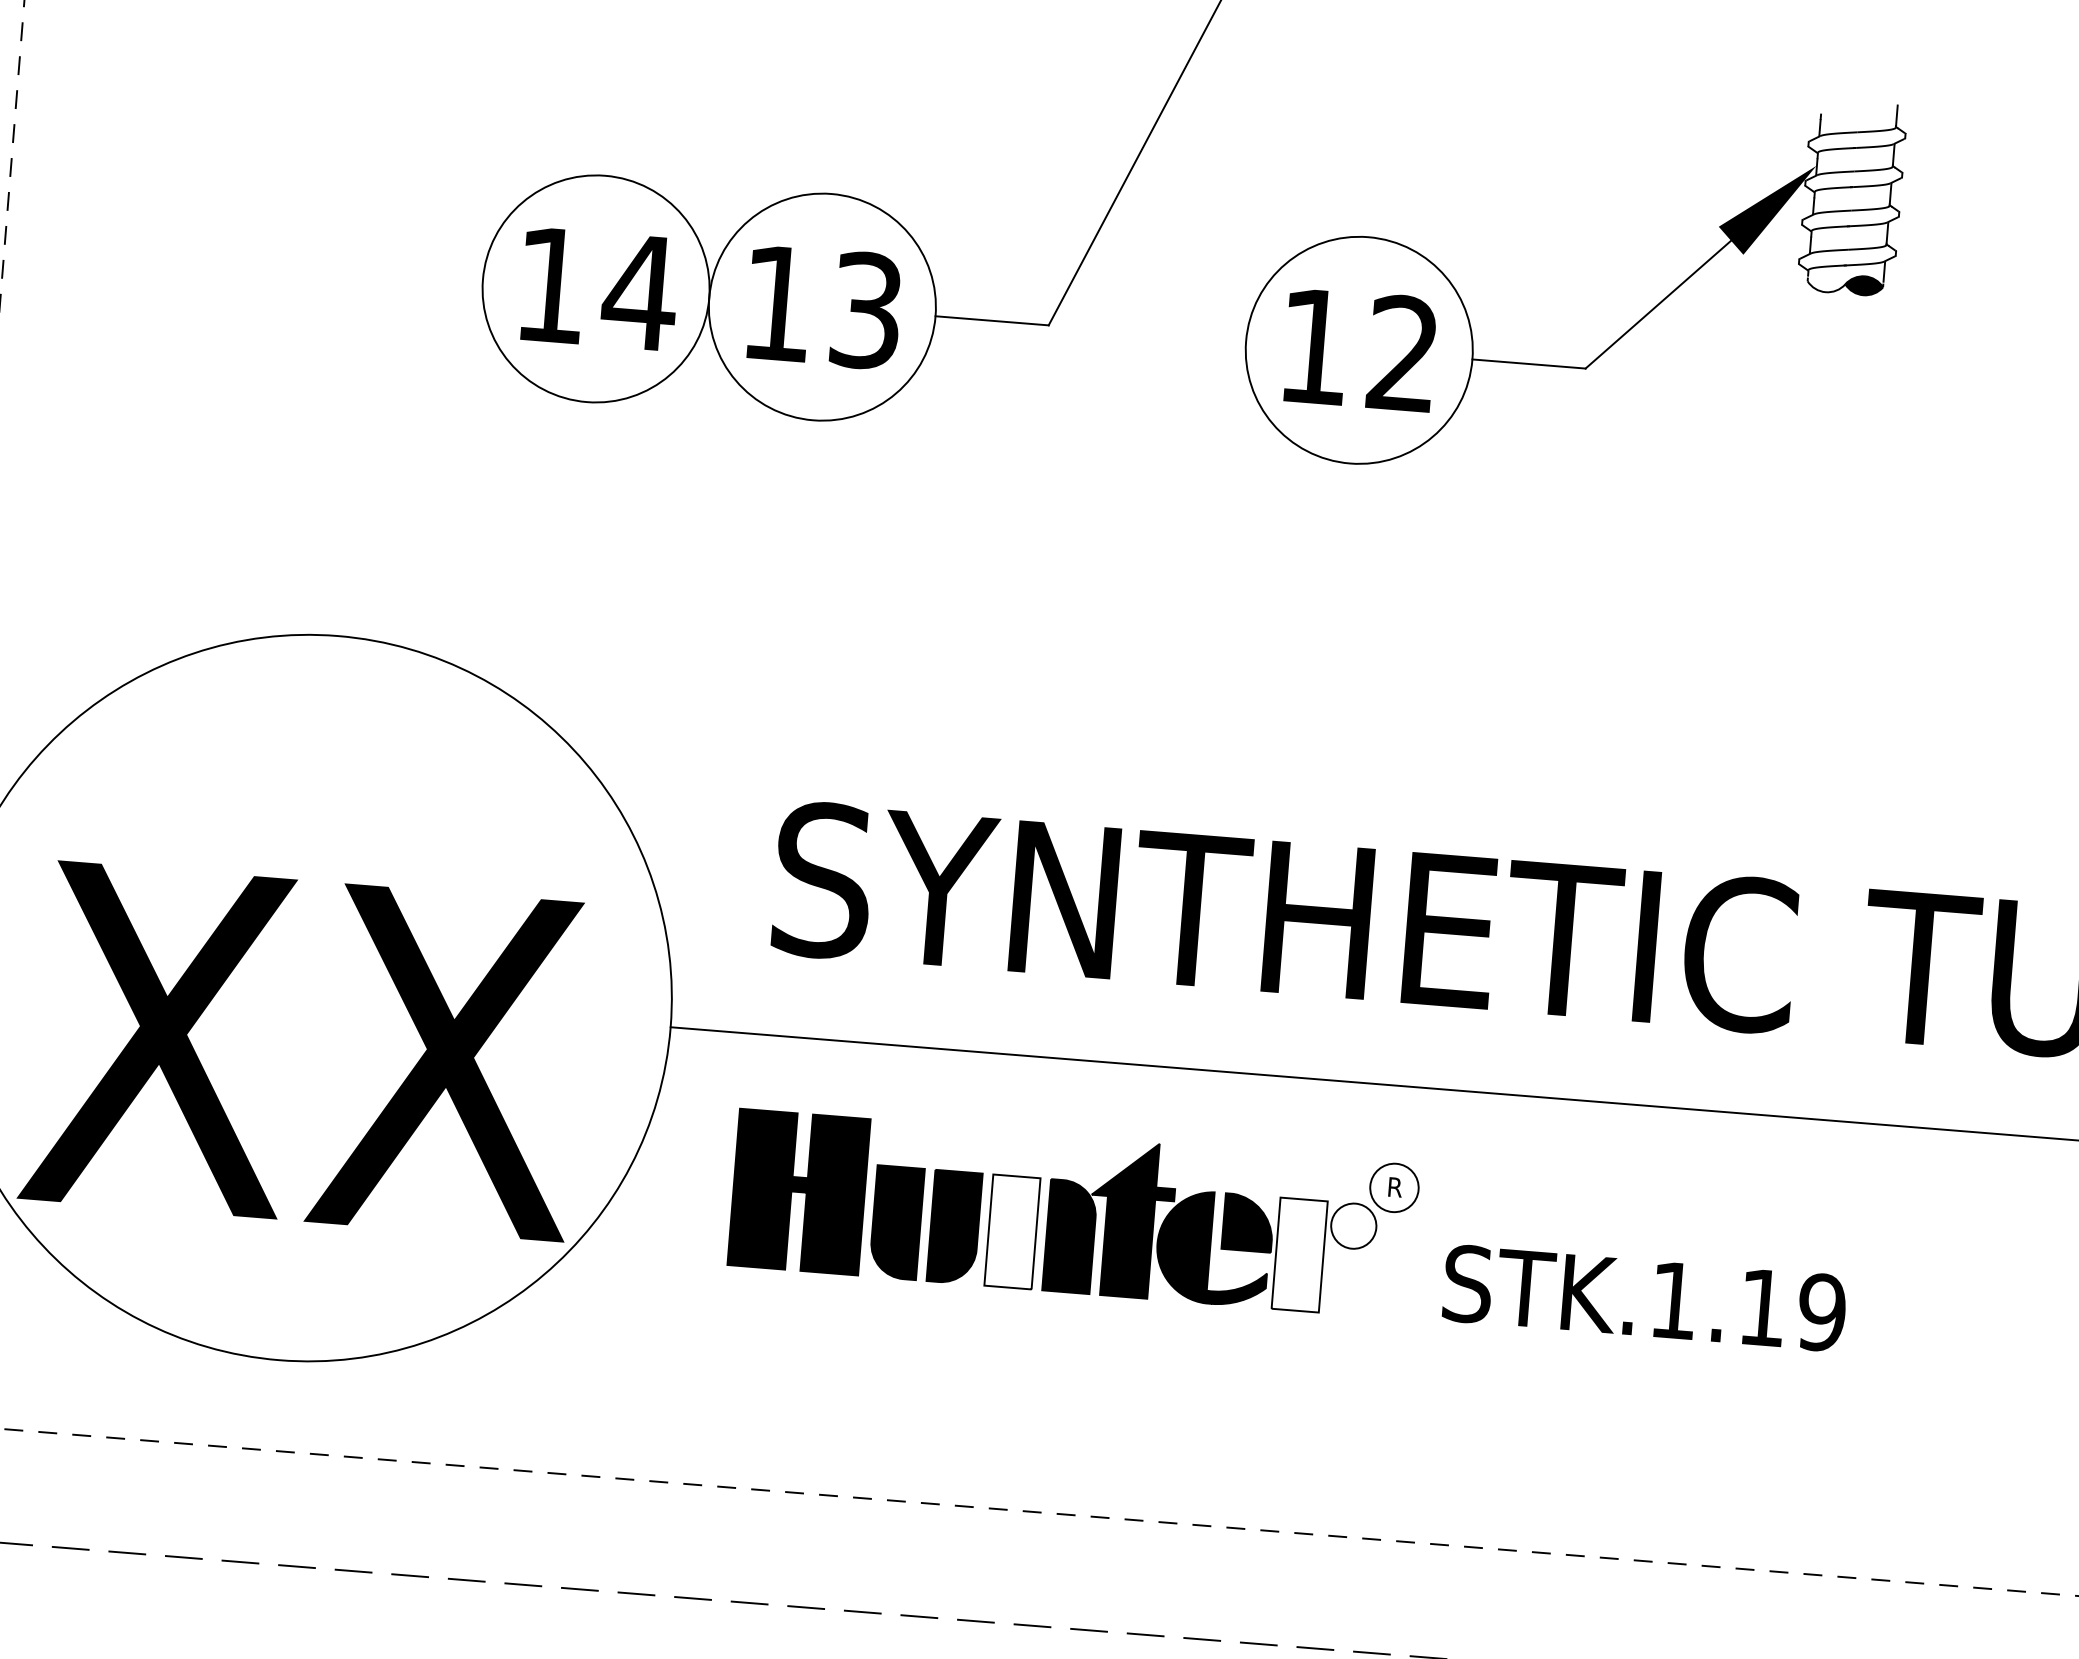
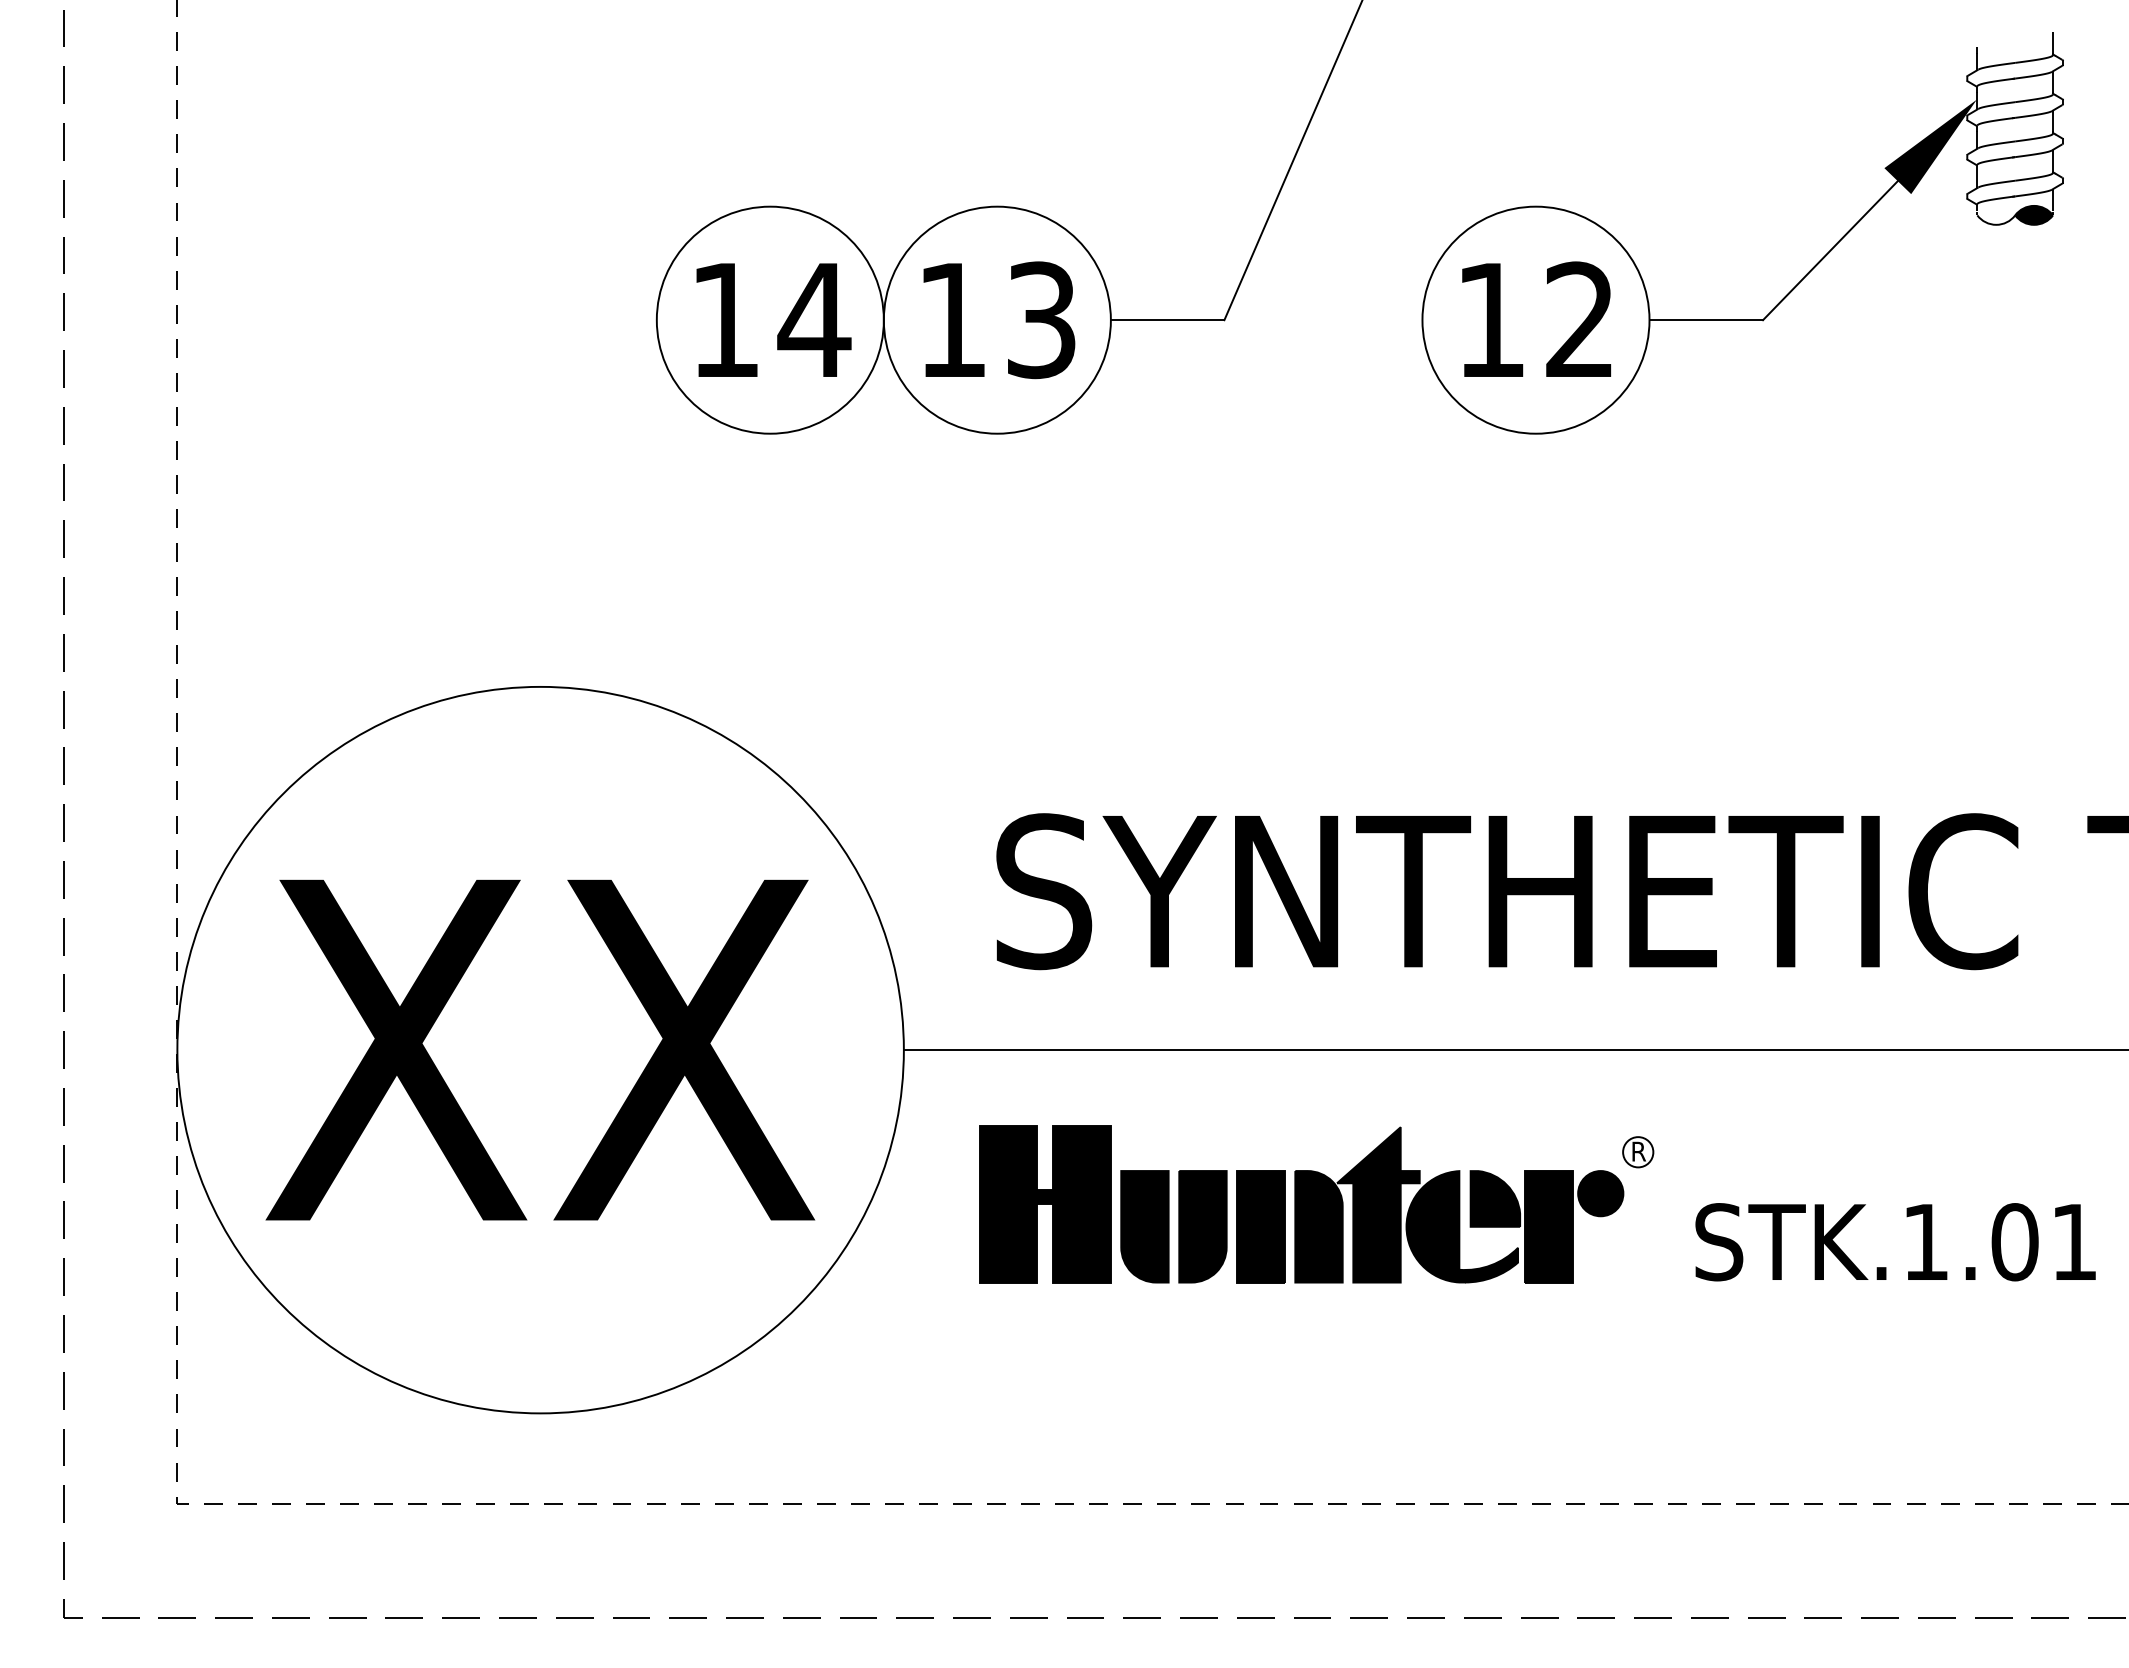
text: (304, 1050) -> (540, 1049), moved
circle: (1394, 1188) -> (1638, 1152), size x0.62
fill: (1353, 1226) -> (1600, 1193), added
fill: (1012, 1231) -> (1260, 1226), added
fill: (1299, 1254) -> (1548, 1226), added
text: (1792, 1310) -> (2044, 1242), STK.1.19 -> STK.1.01

